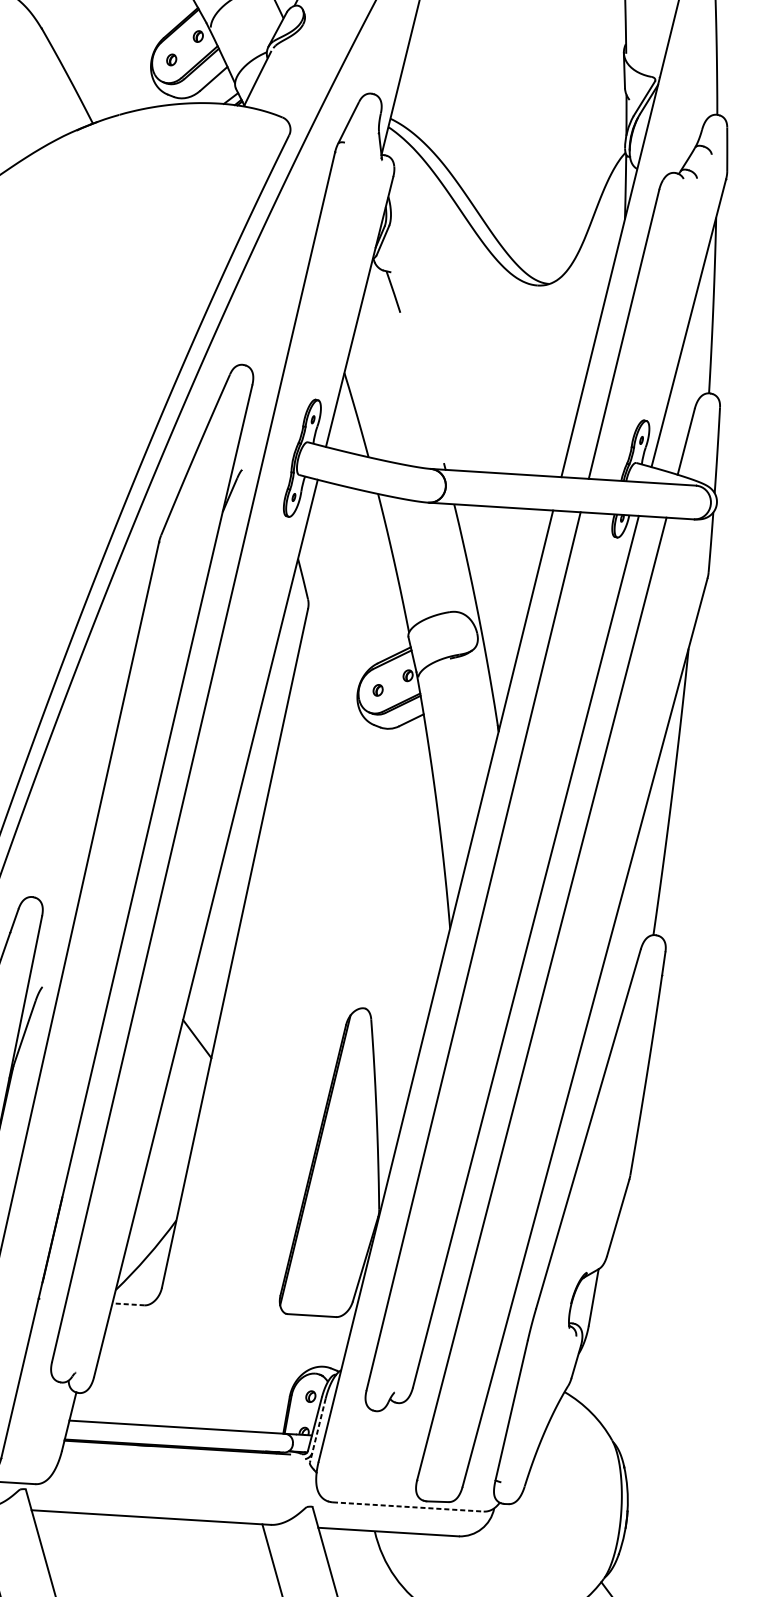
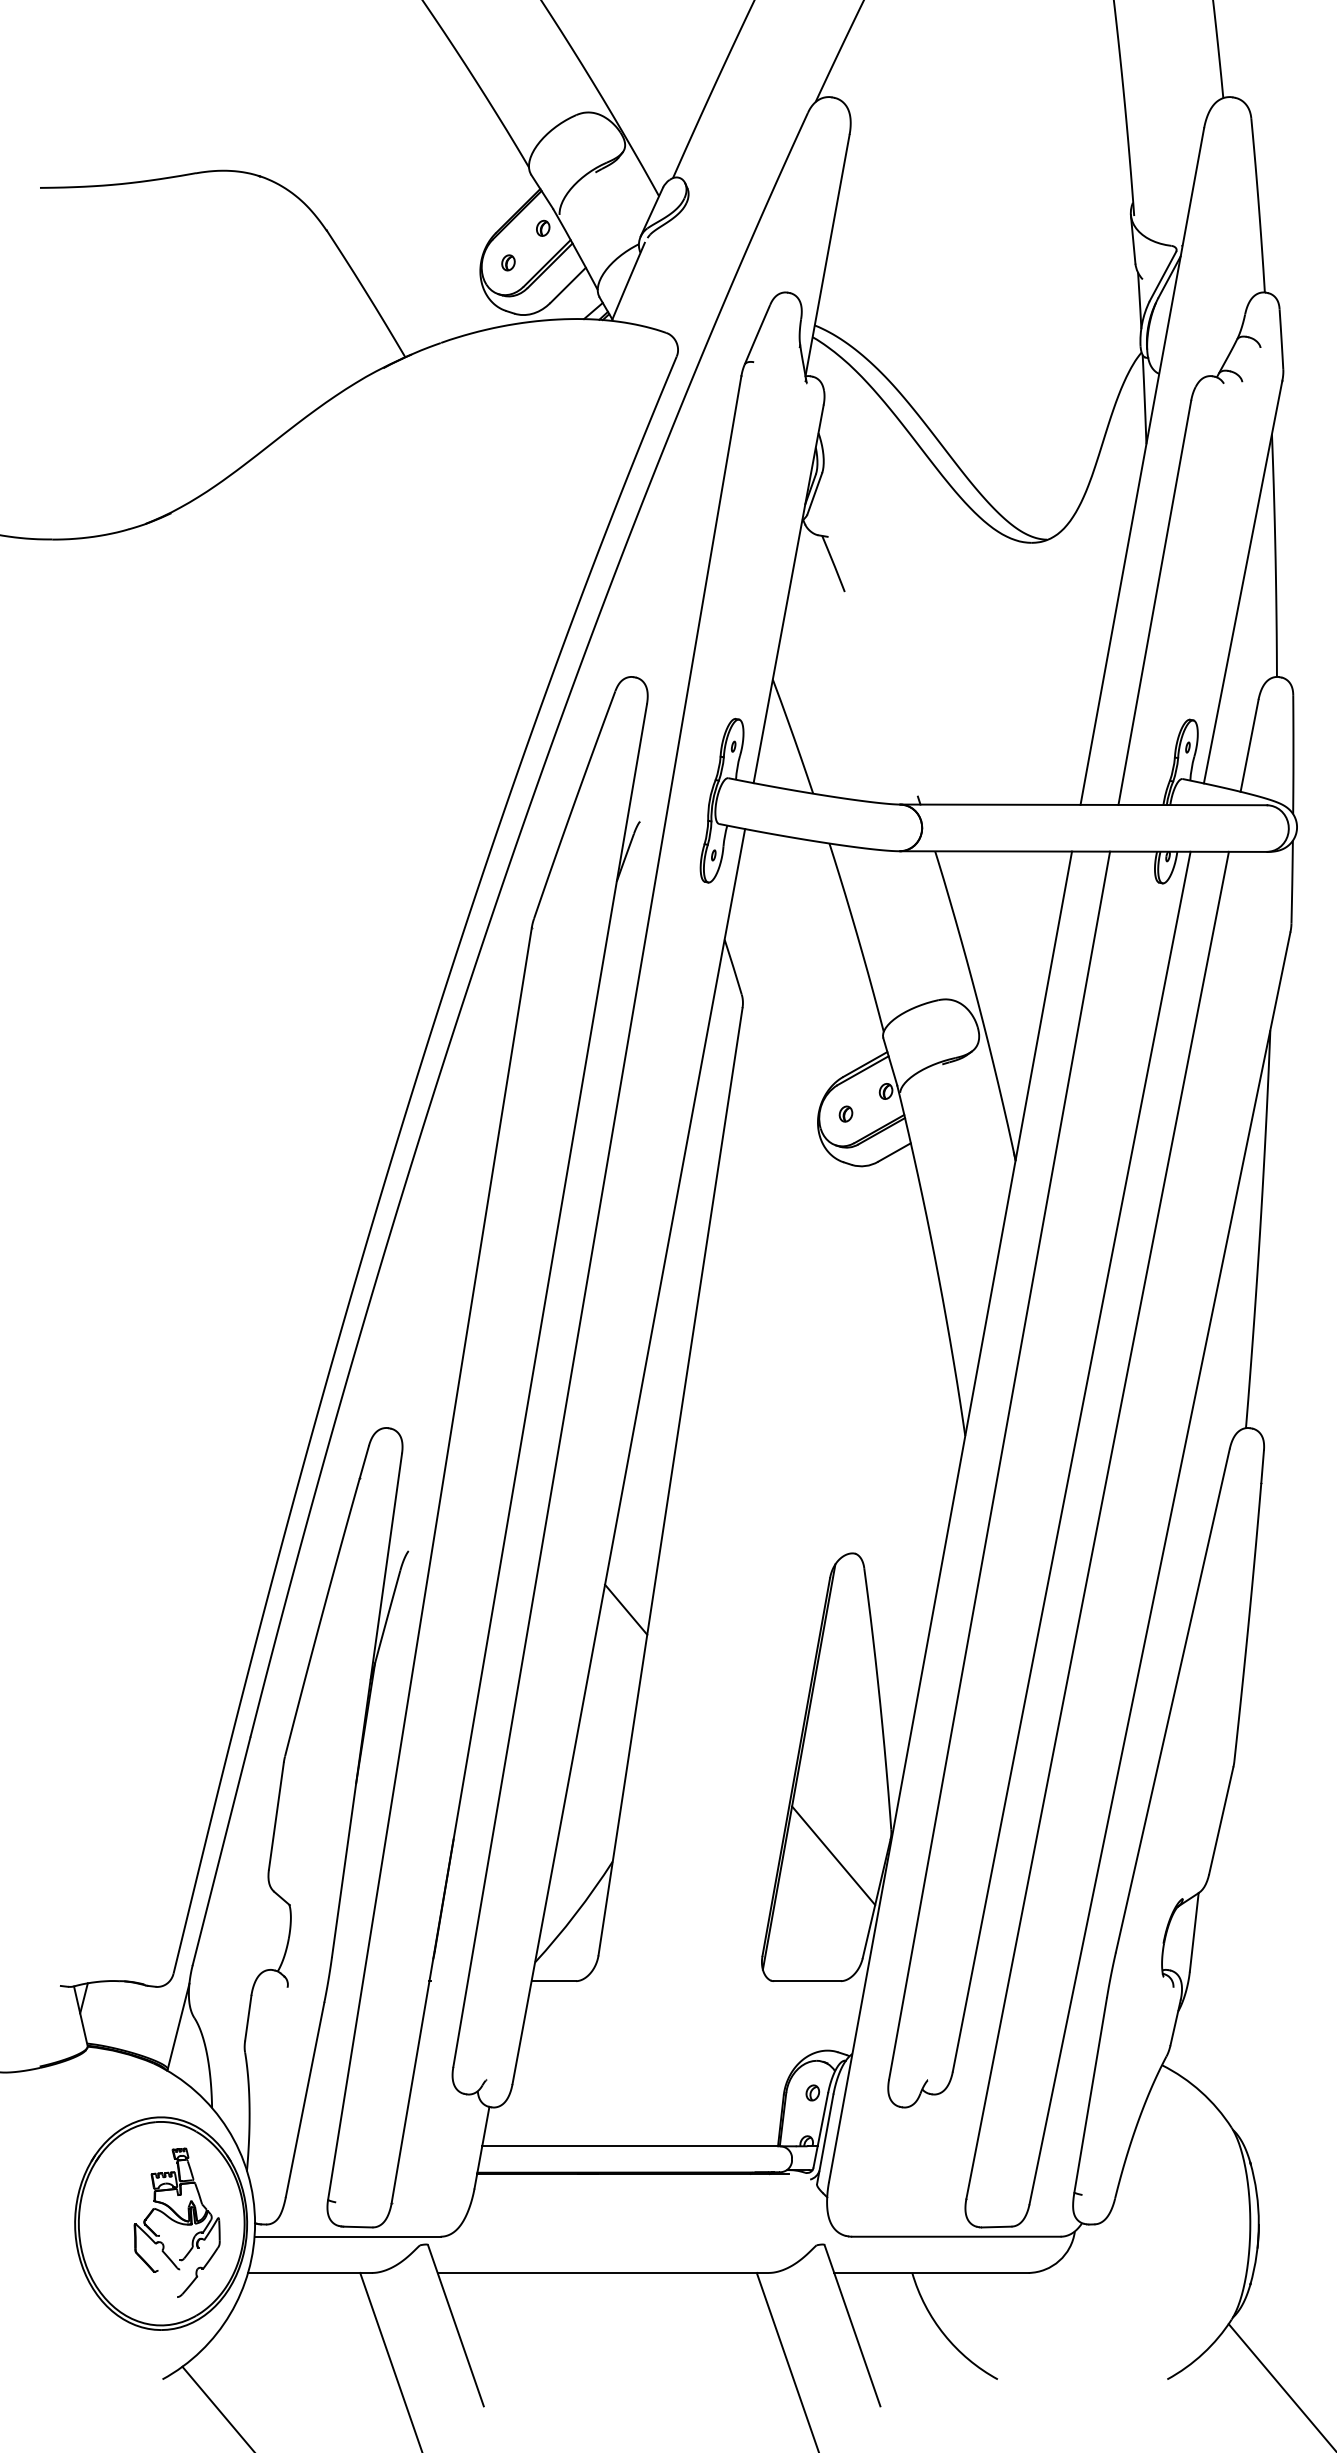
line: (336, 1225) -> (833, 1855), added
line: (128, 1304) -> (553, 1981), dashed -> solid
line: (317, 1430) -> (825, 2139), dashed -> solid
line: (408, 1506) -> (956, 2236), dashed -> solid

